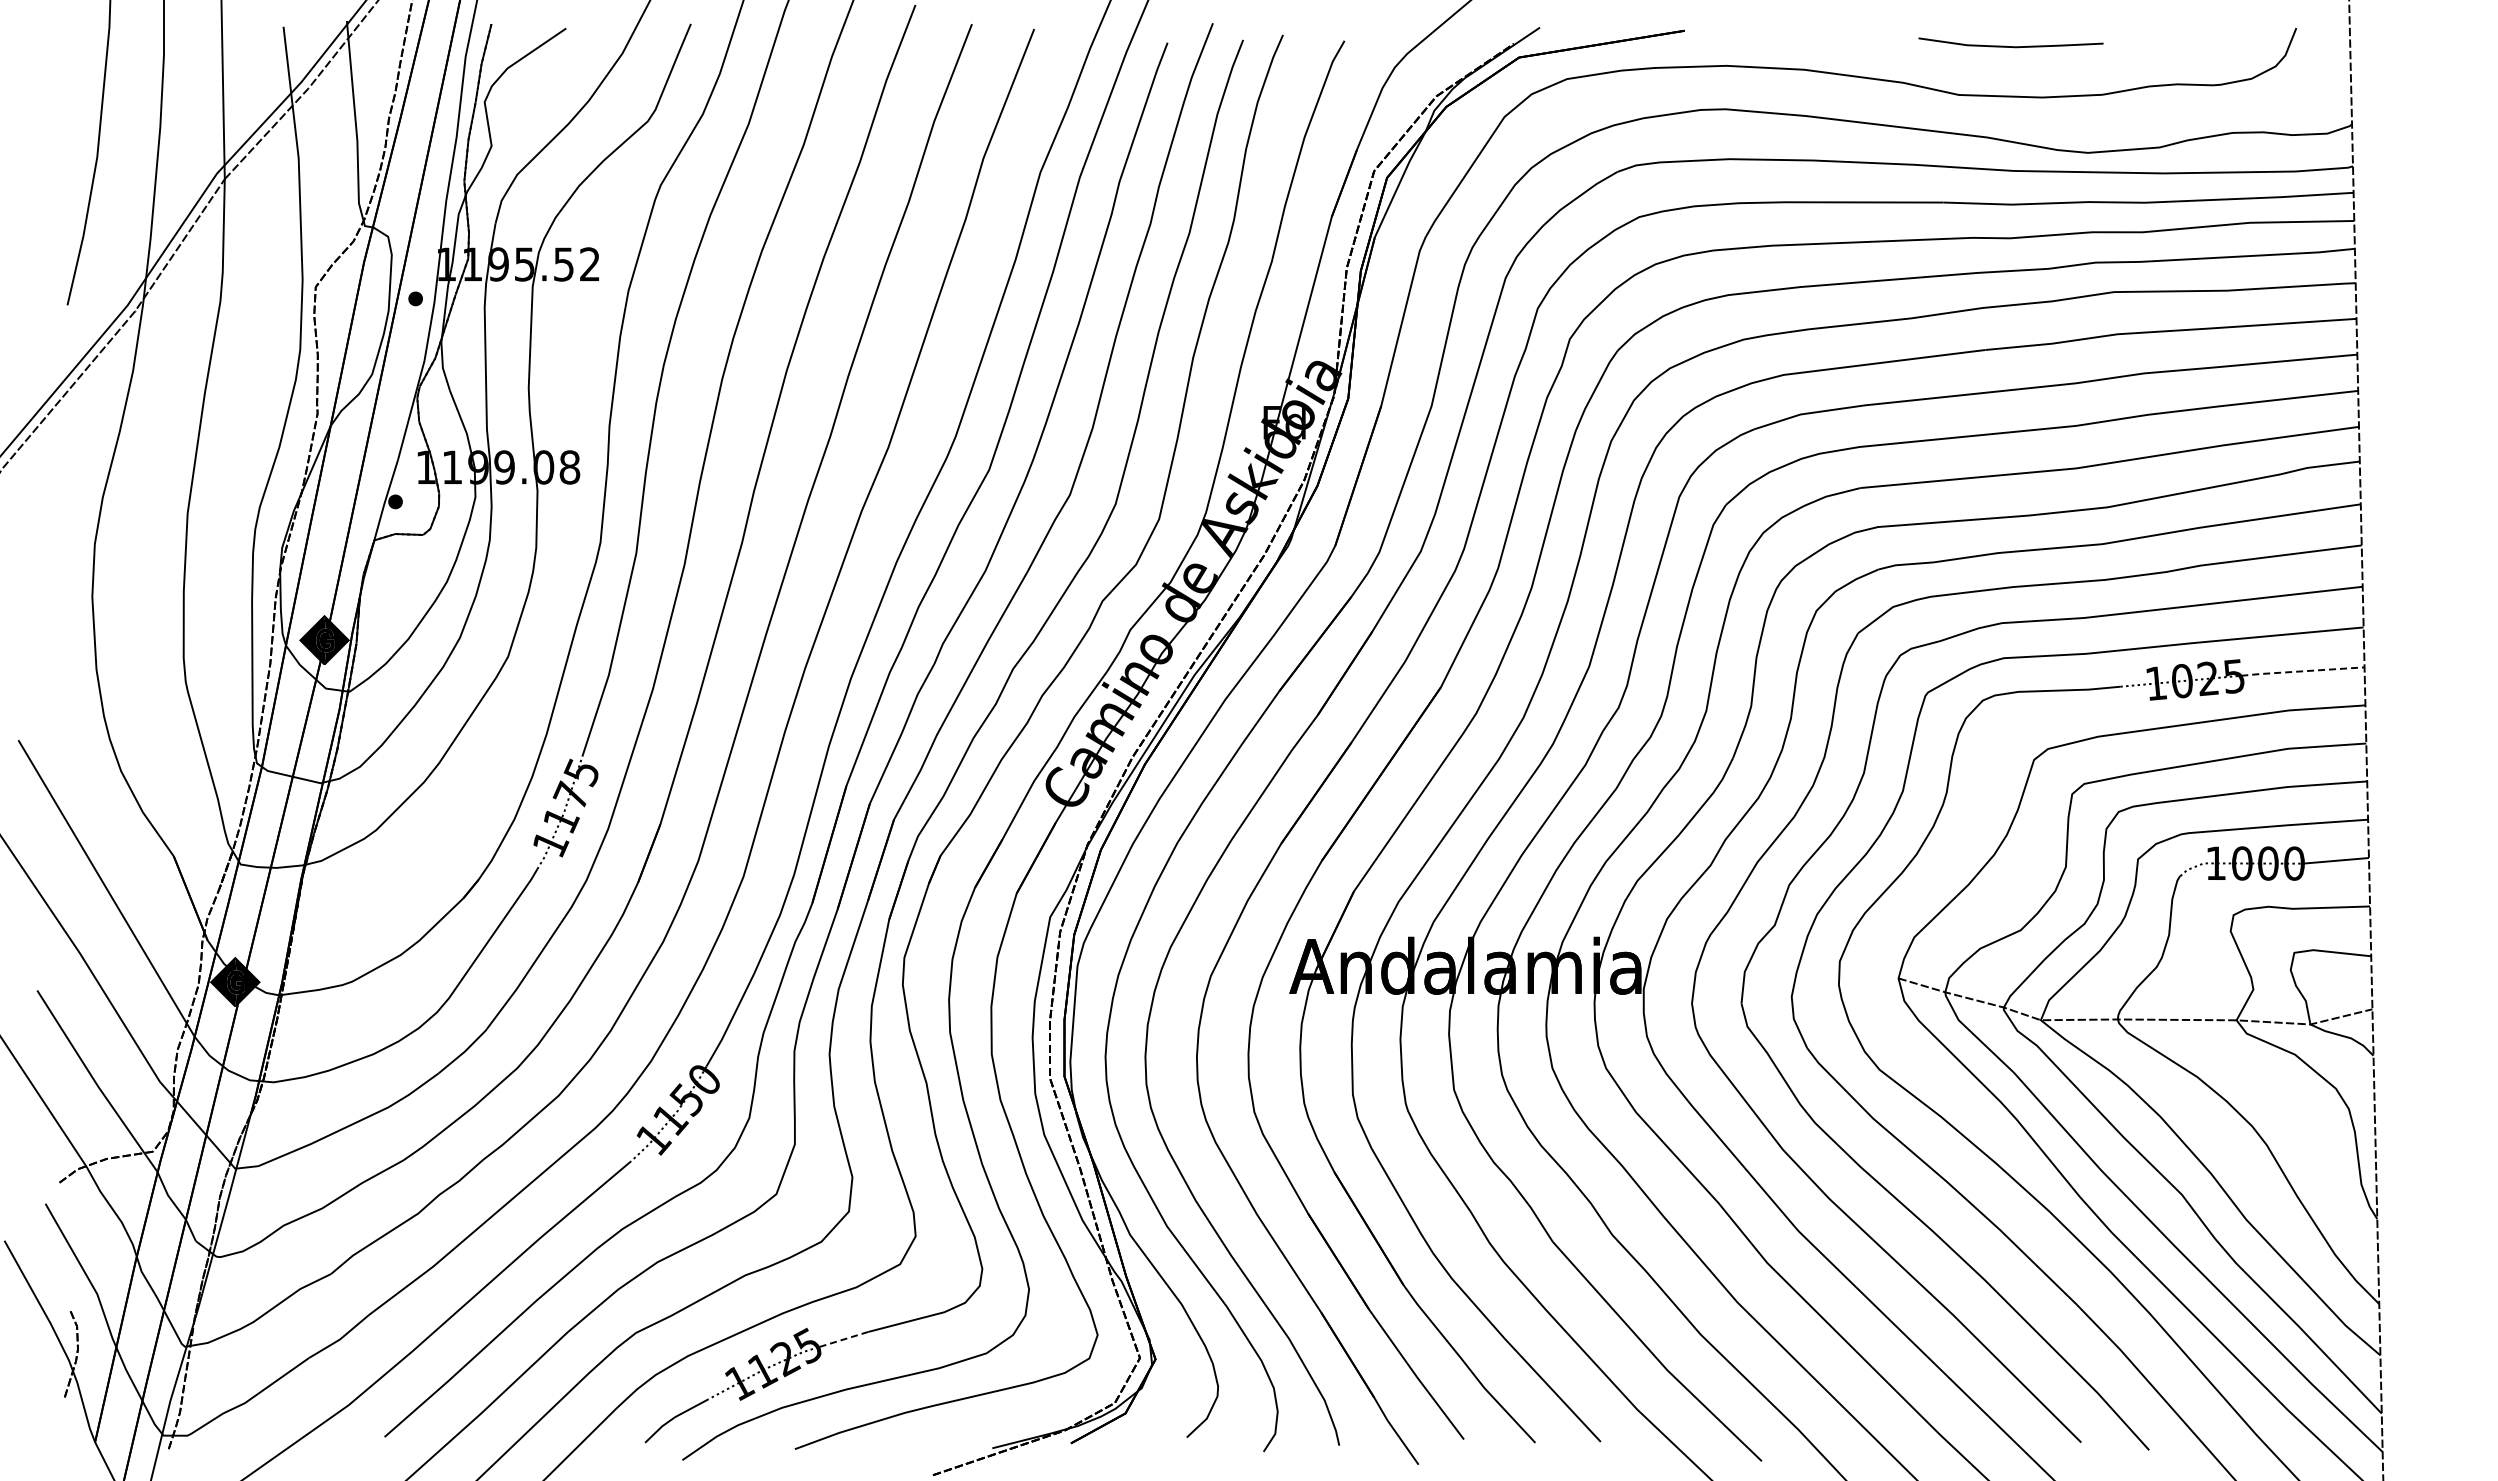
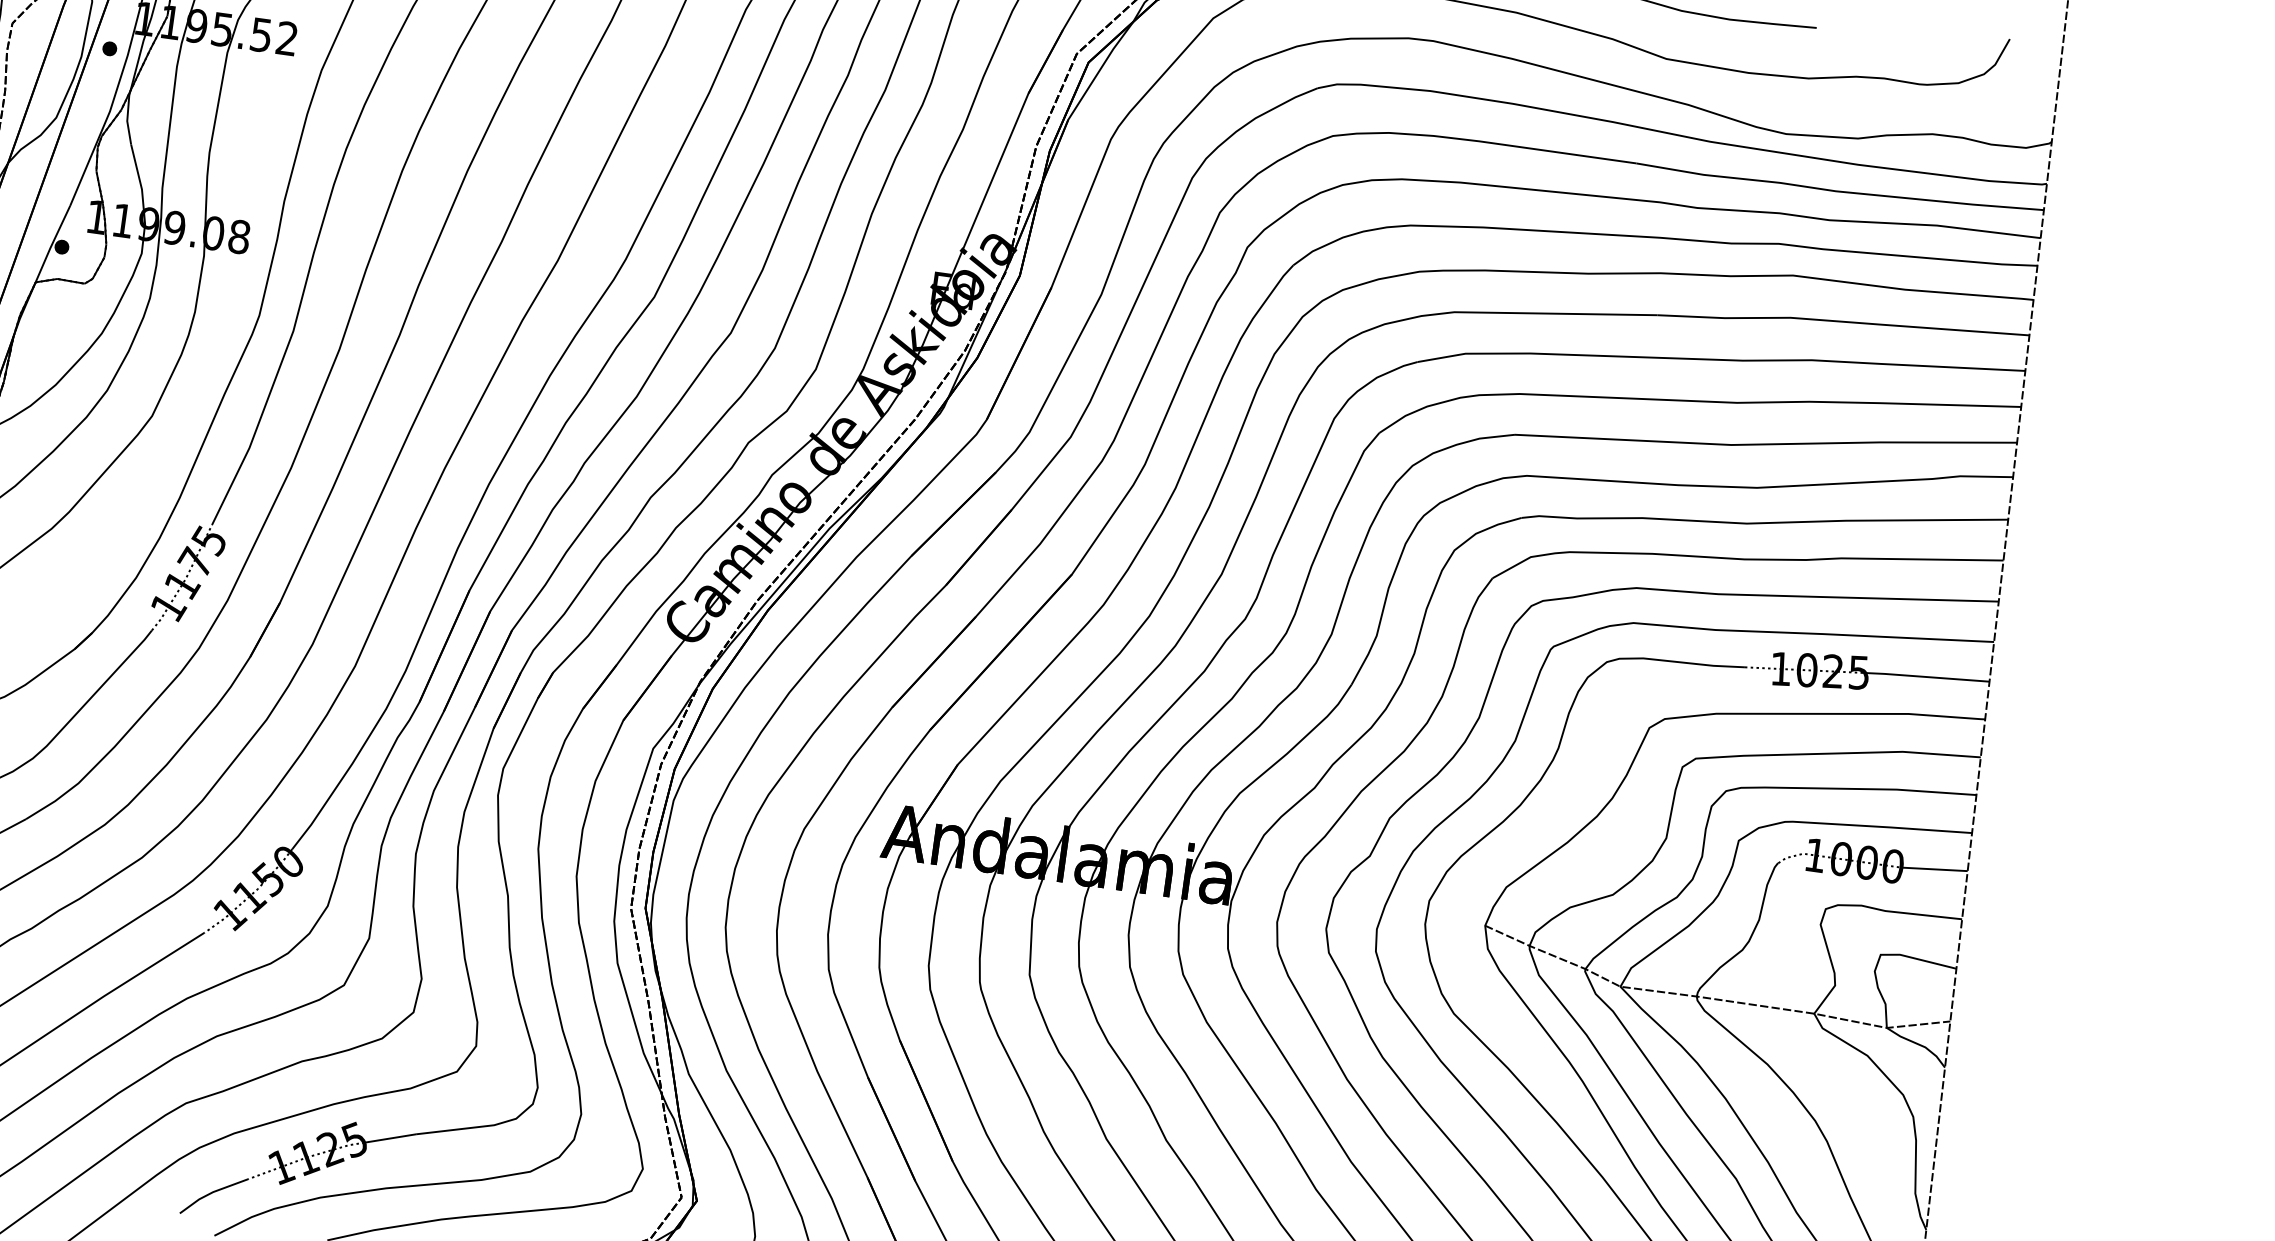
line: (2302, 671) -> (1927, 677), dashed -> solid
line: (842, 1339) -> (389, 1138), dashed -> solid

